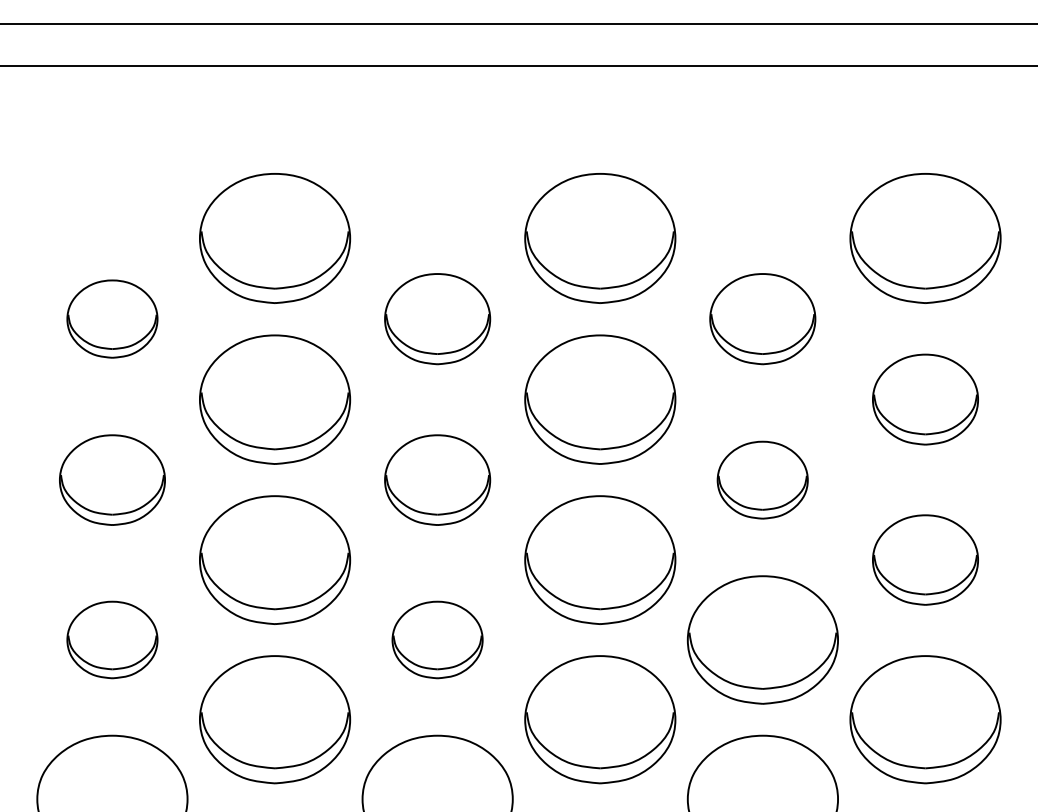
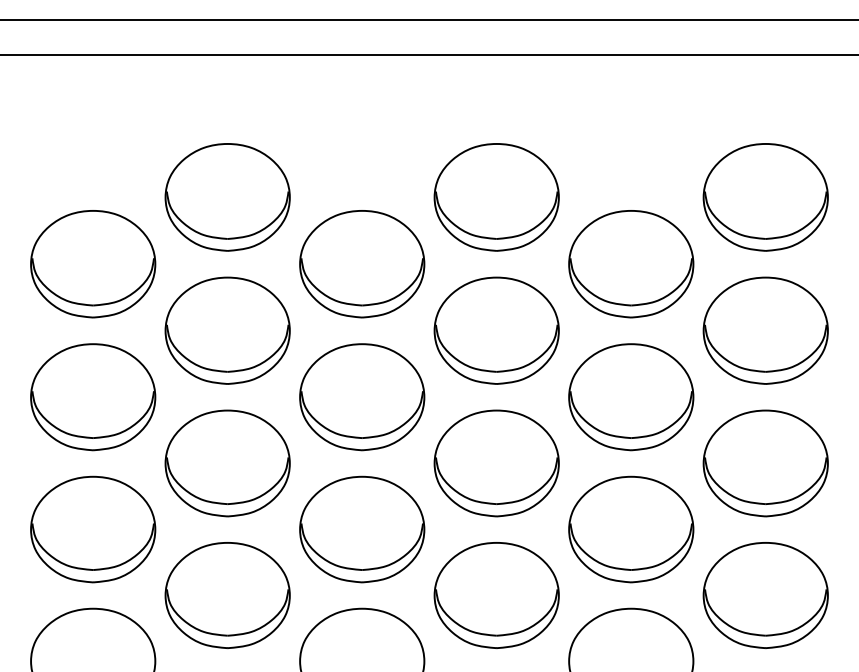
part: (112, 318) -> (93, 263), size x1.67
part: (437, 318) -> (362, 263), size x1.43
part: (762, 318) -> (630, 263), size x1.43
part: (925, 399) -> (765, 330), size x1.43
part: (112, 480) -> (93, 397), size x1.43
part: (437, 480) -> (362, 397), size x1.43
part: (762, 480) -> (630, 397), size x1.67
part: (925, 559) -> (765, 462), size x1.43
part: (112, 639) -> (93, 529), size x1.67
part: (437, 639) -> (362, 529), size x1.67

